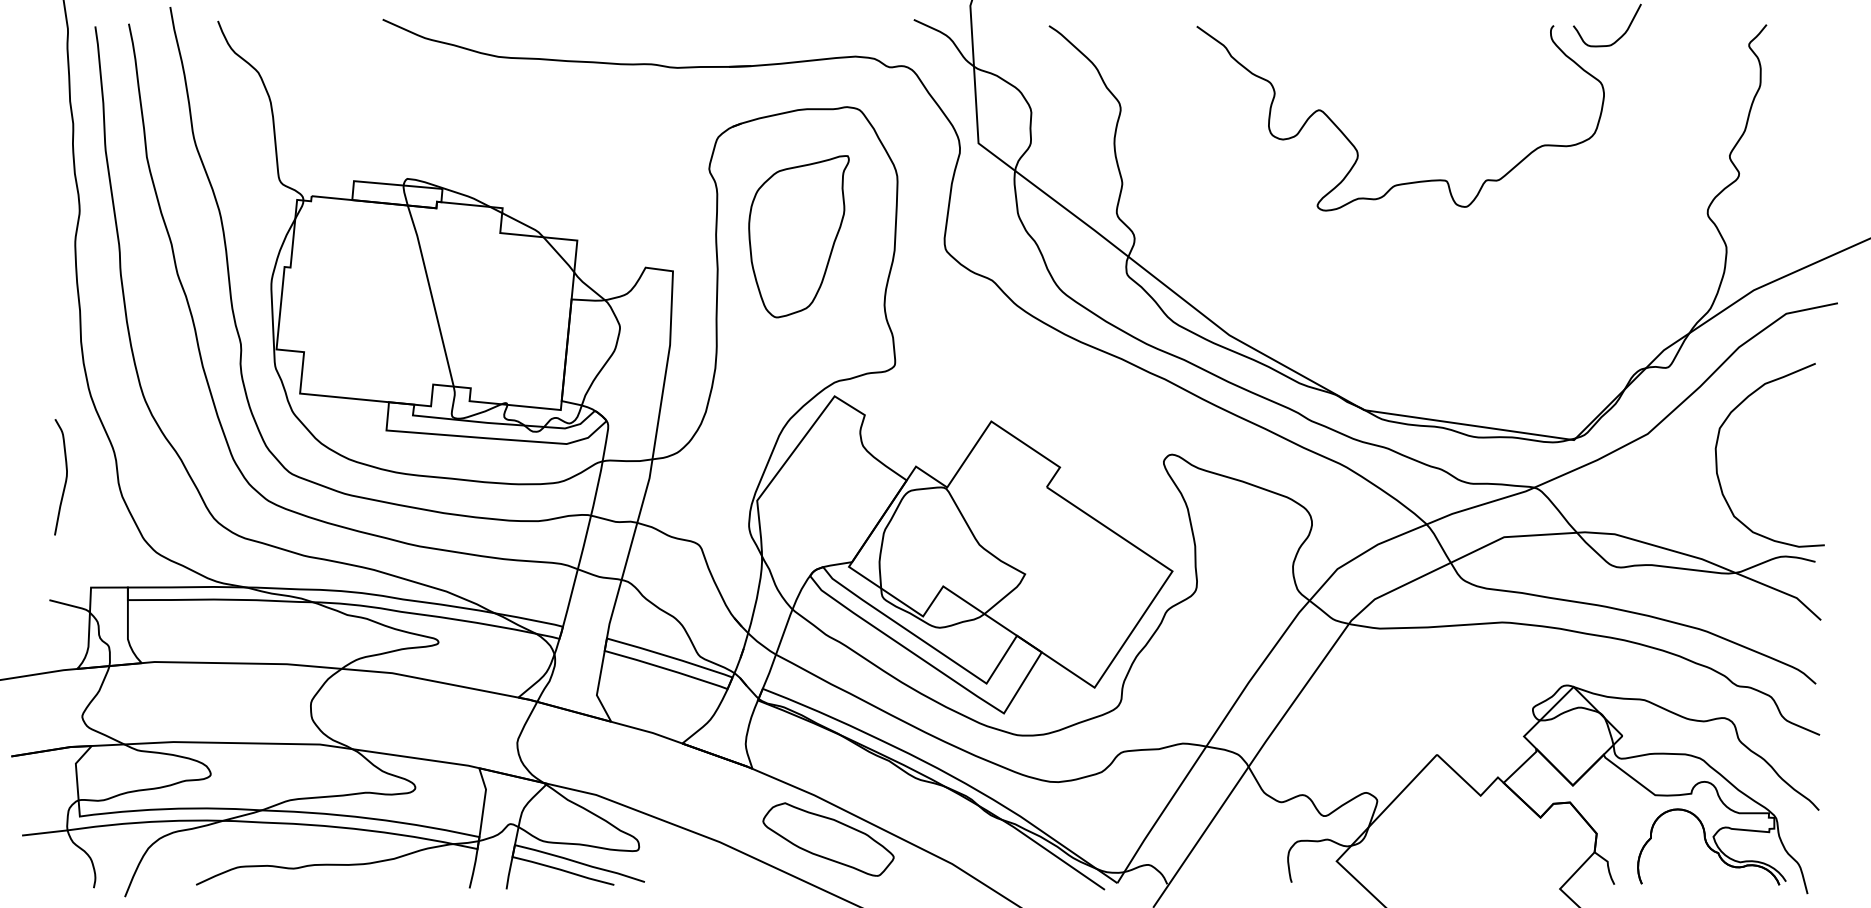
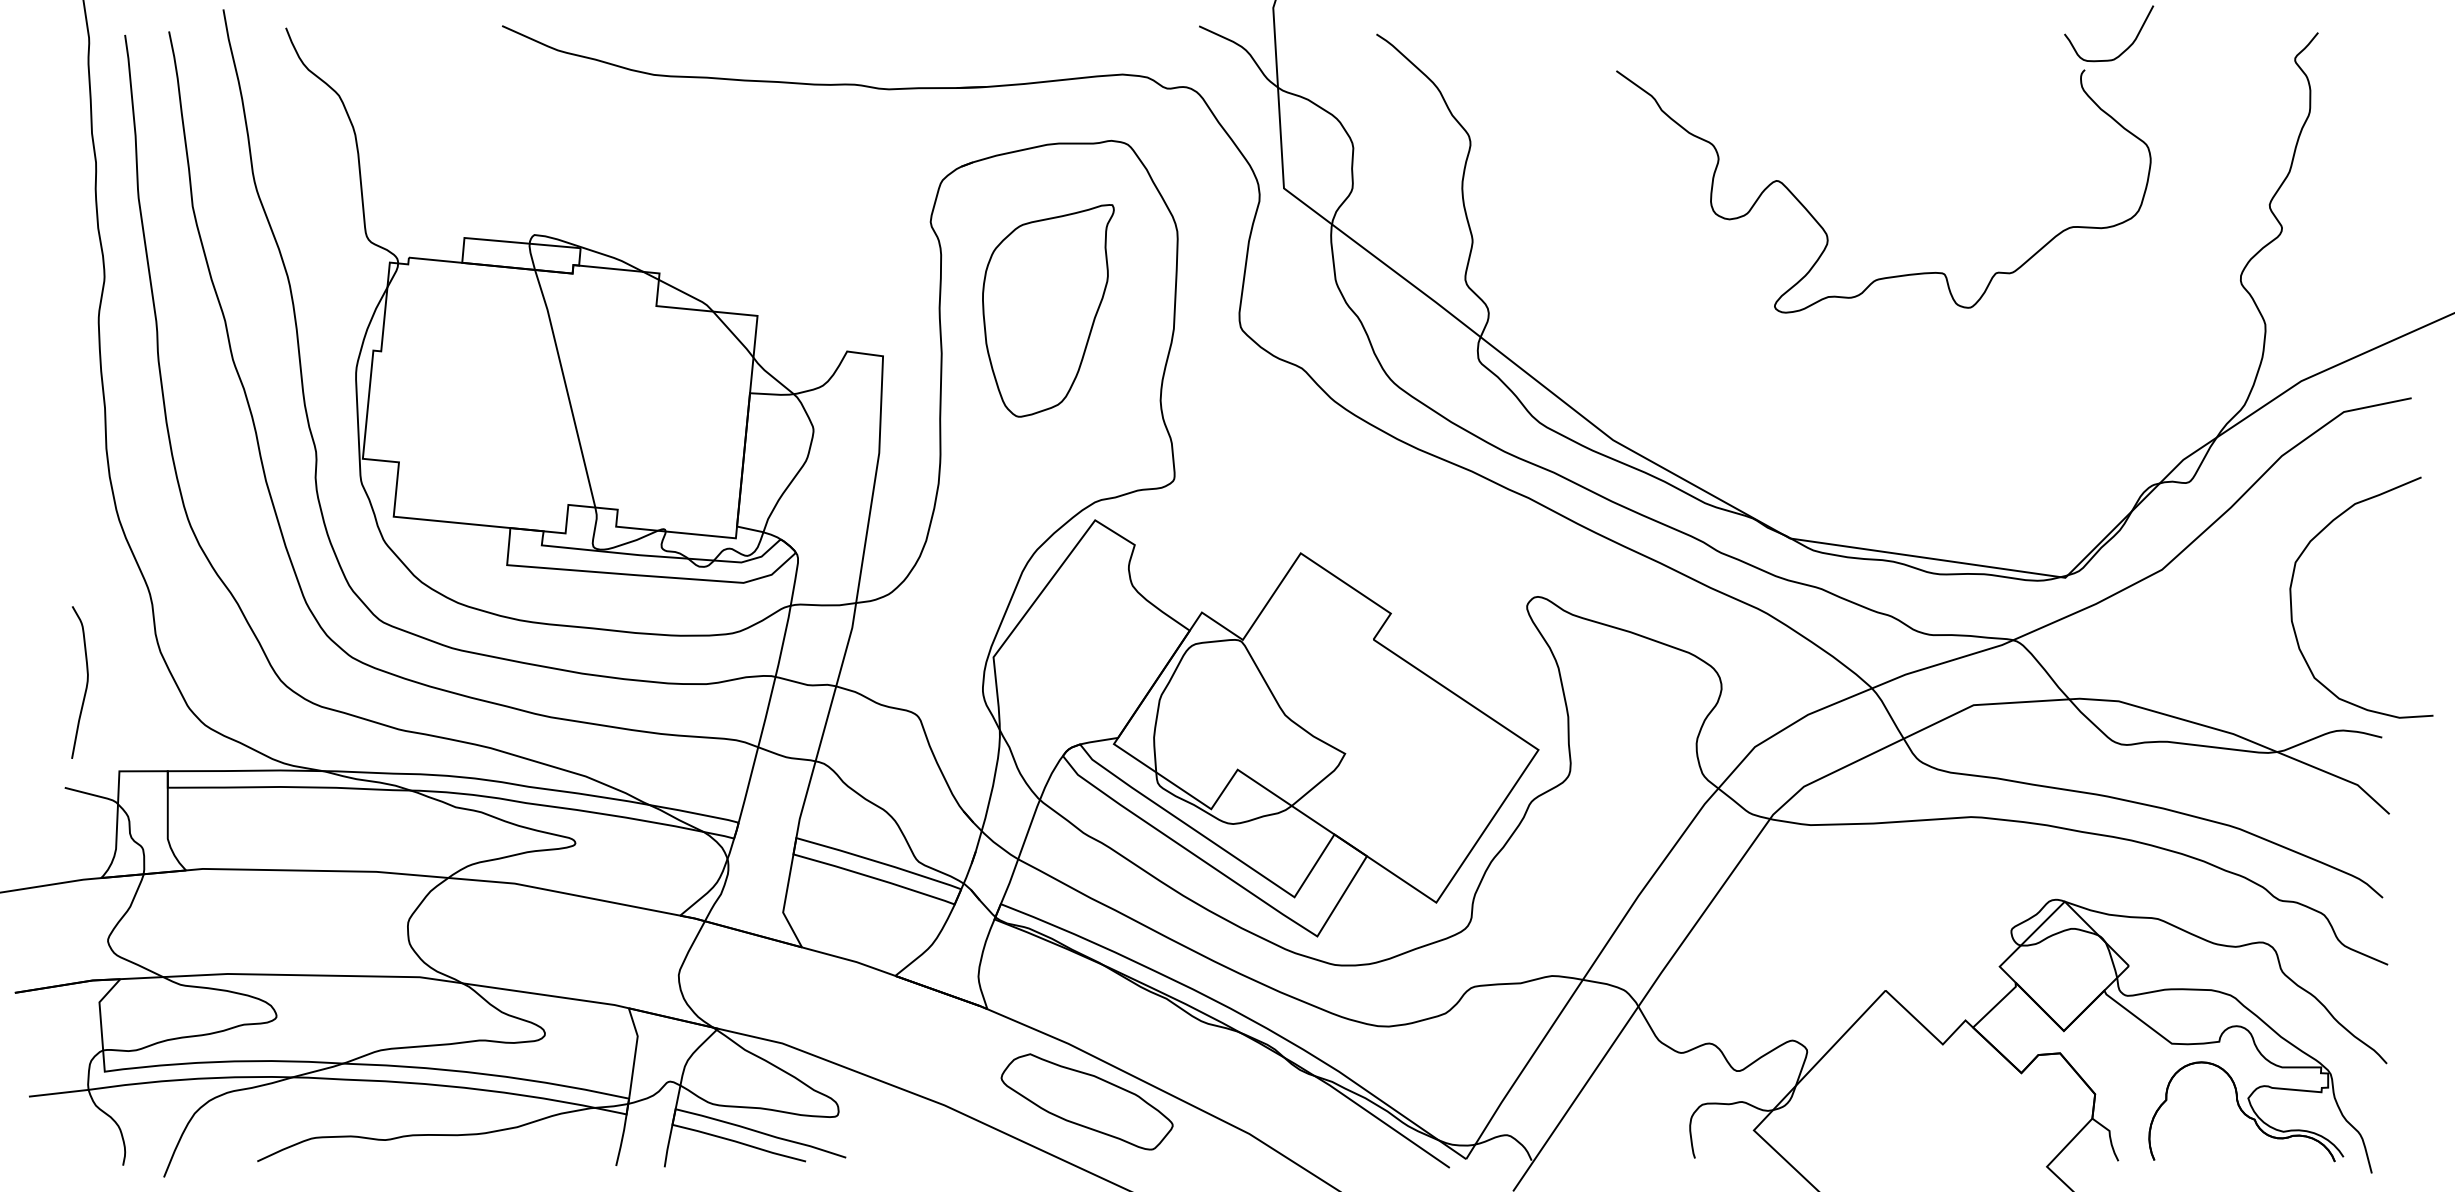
curve: (1356, 148) -> (1825, 230), moved
curve: (1717, 462) -> (2292, 606), moved
curve: (65, 477) -> (86, 682), moved

